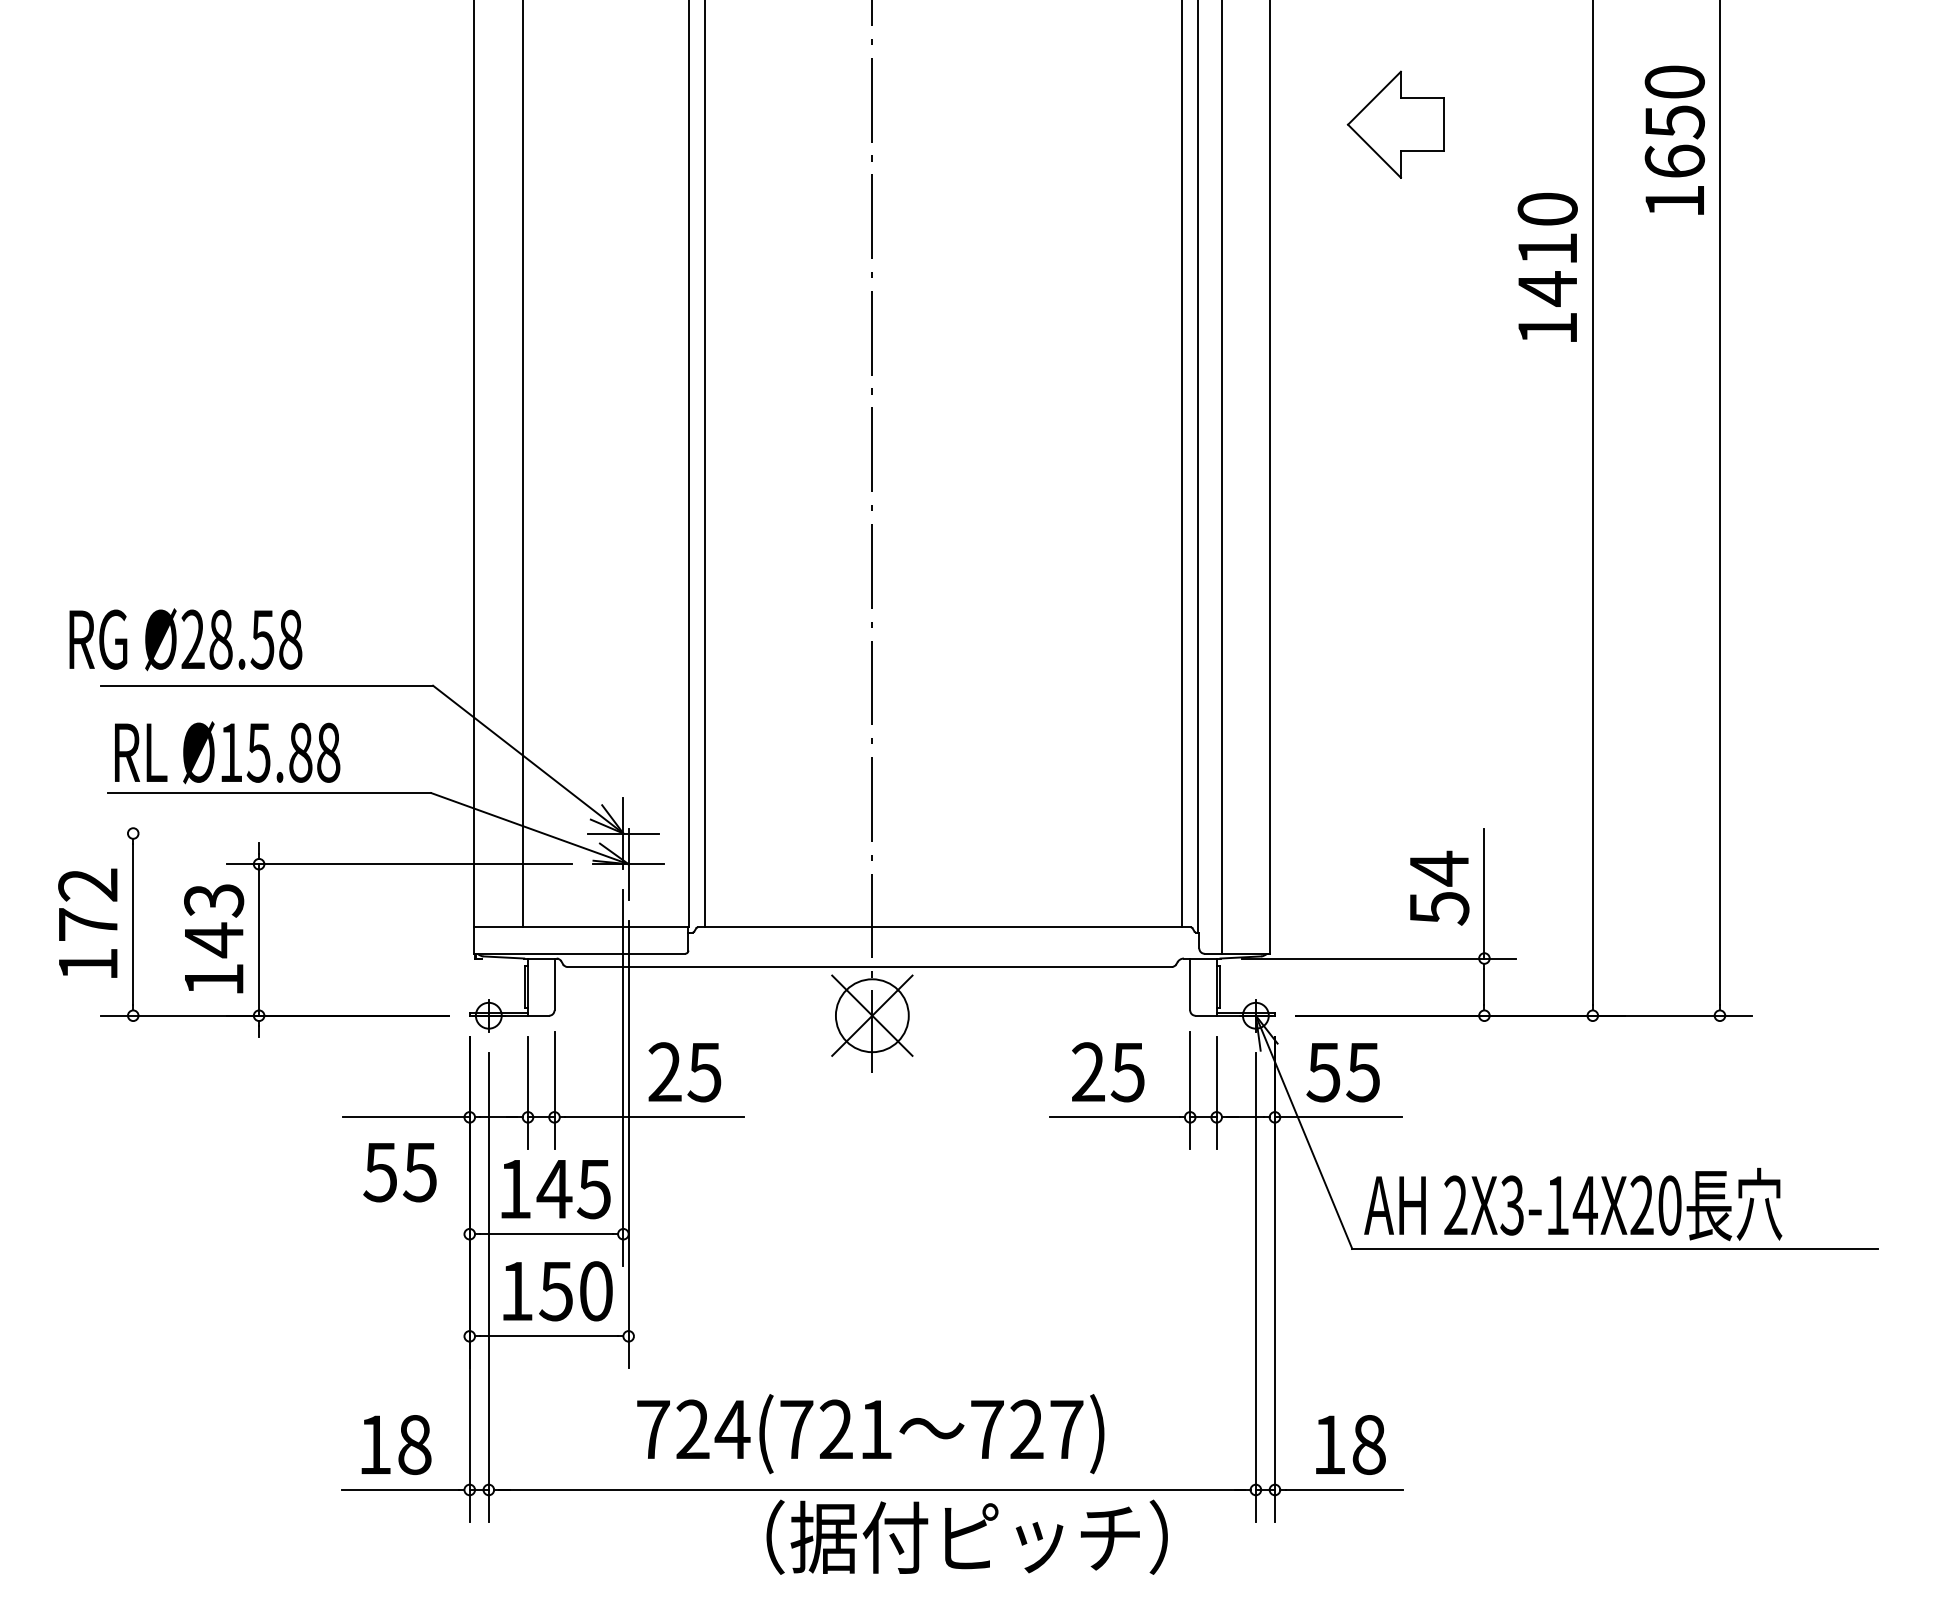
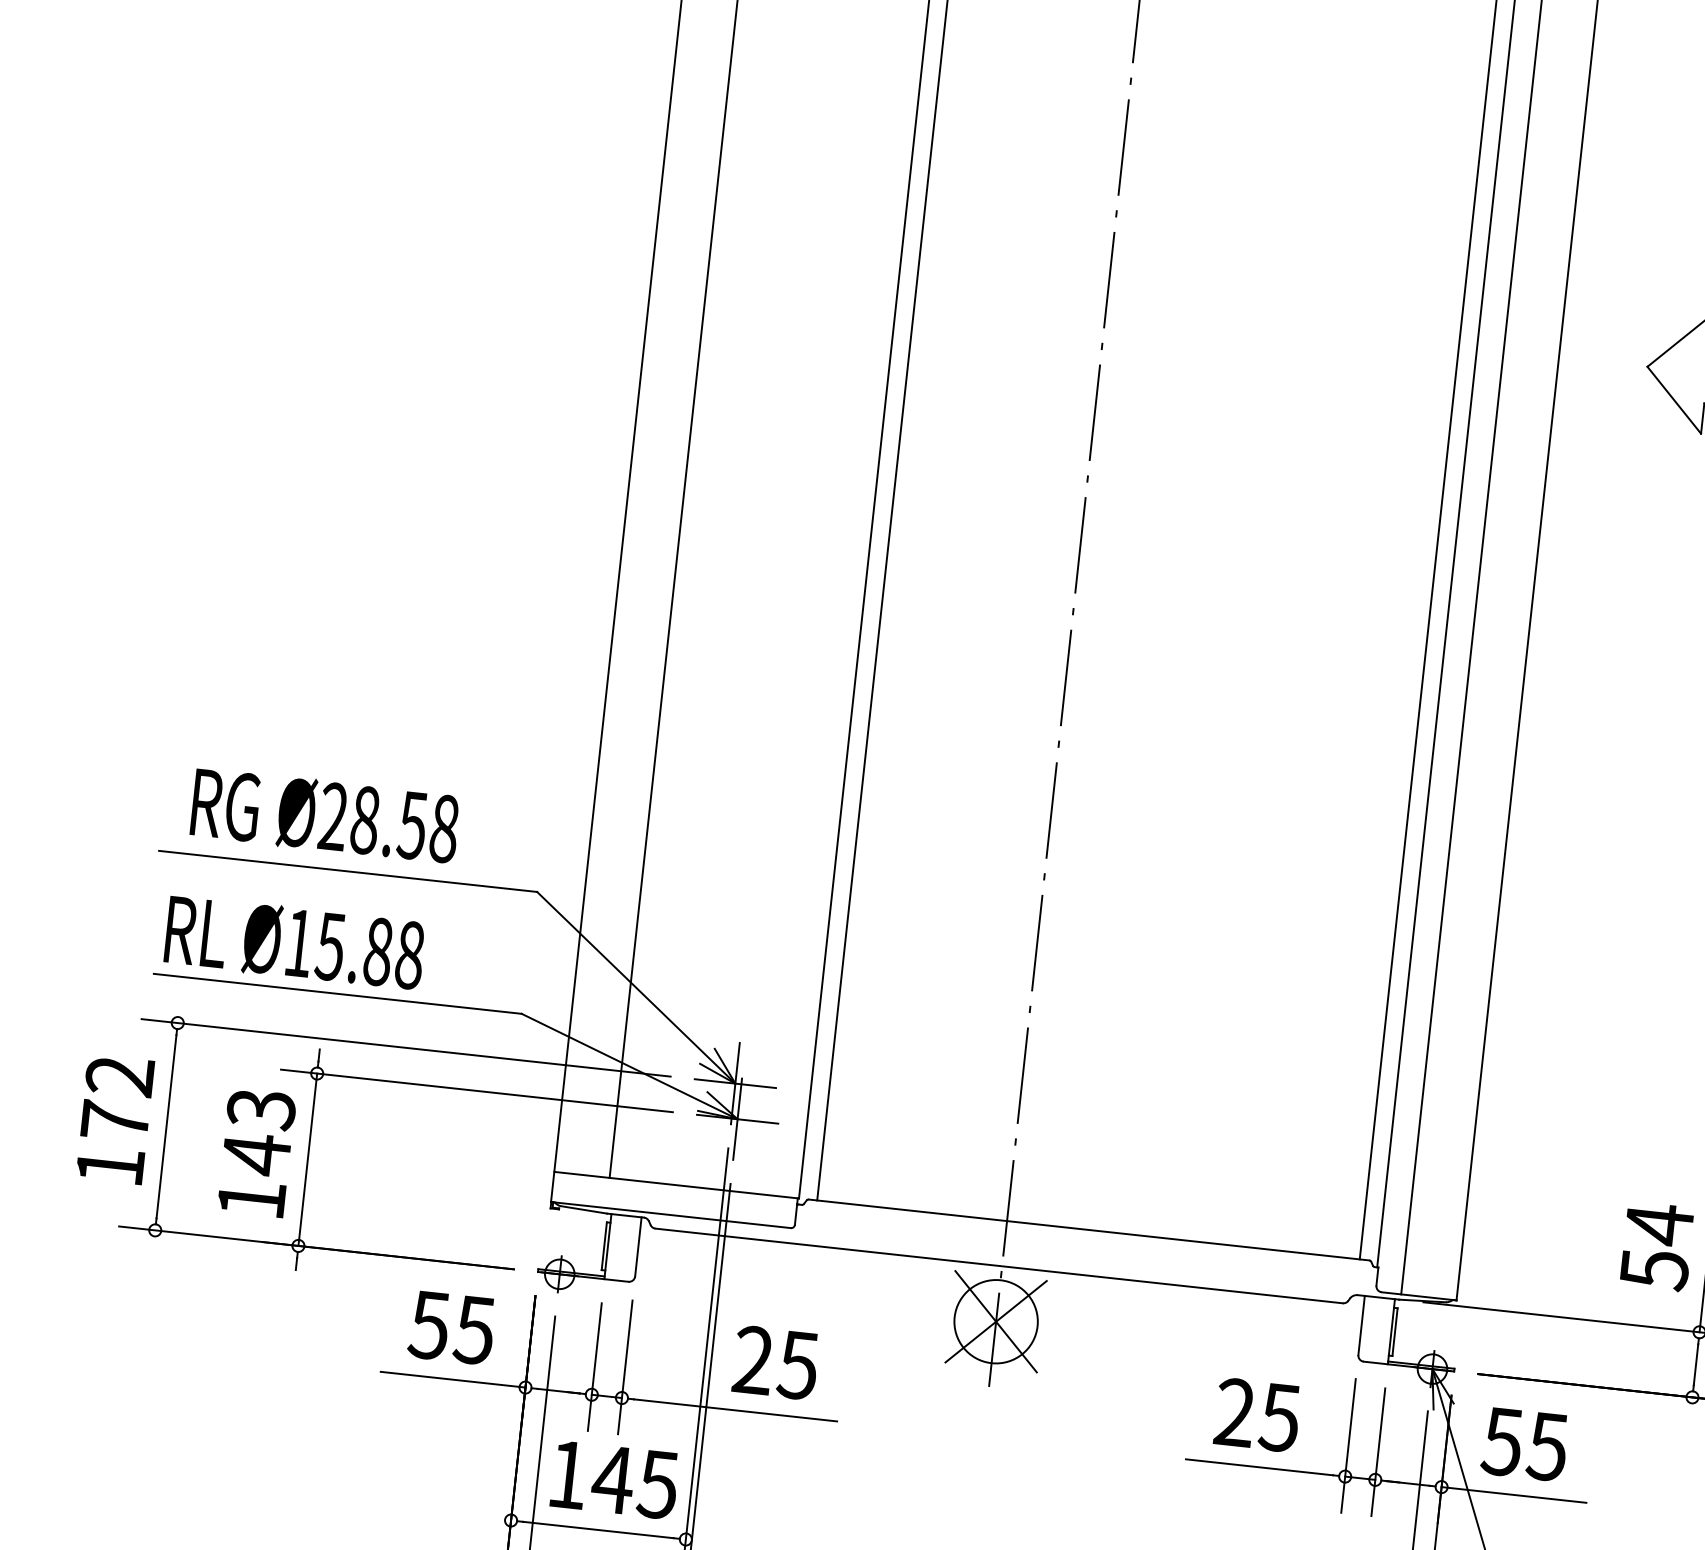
text: (185, 639) -> (324, 815), moved
line: (333, 833) -> (405, 1047), added
text: (399, 1172) -> (451, 1327), moved

